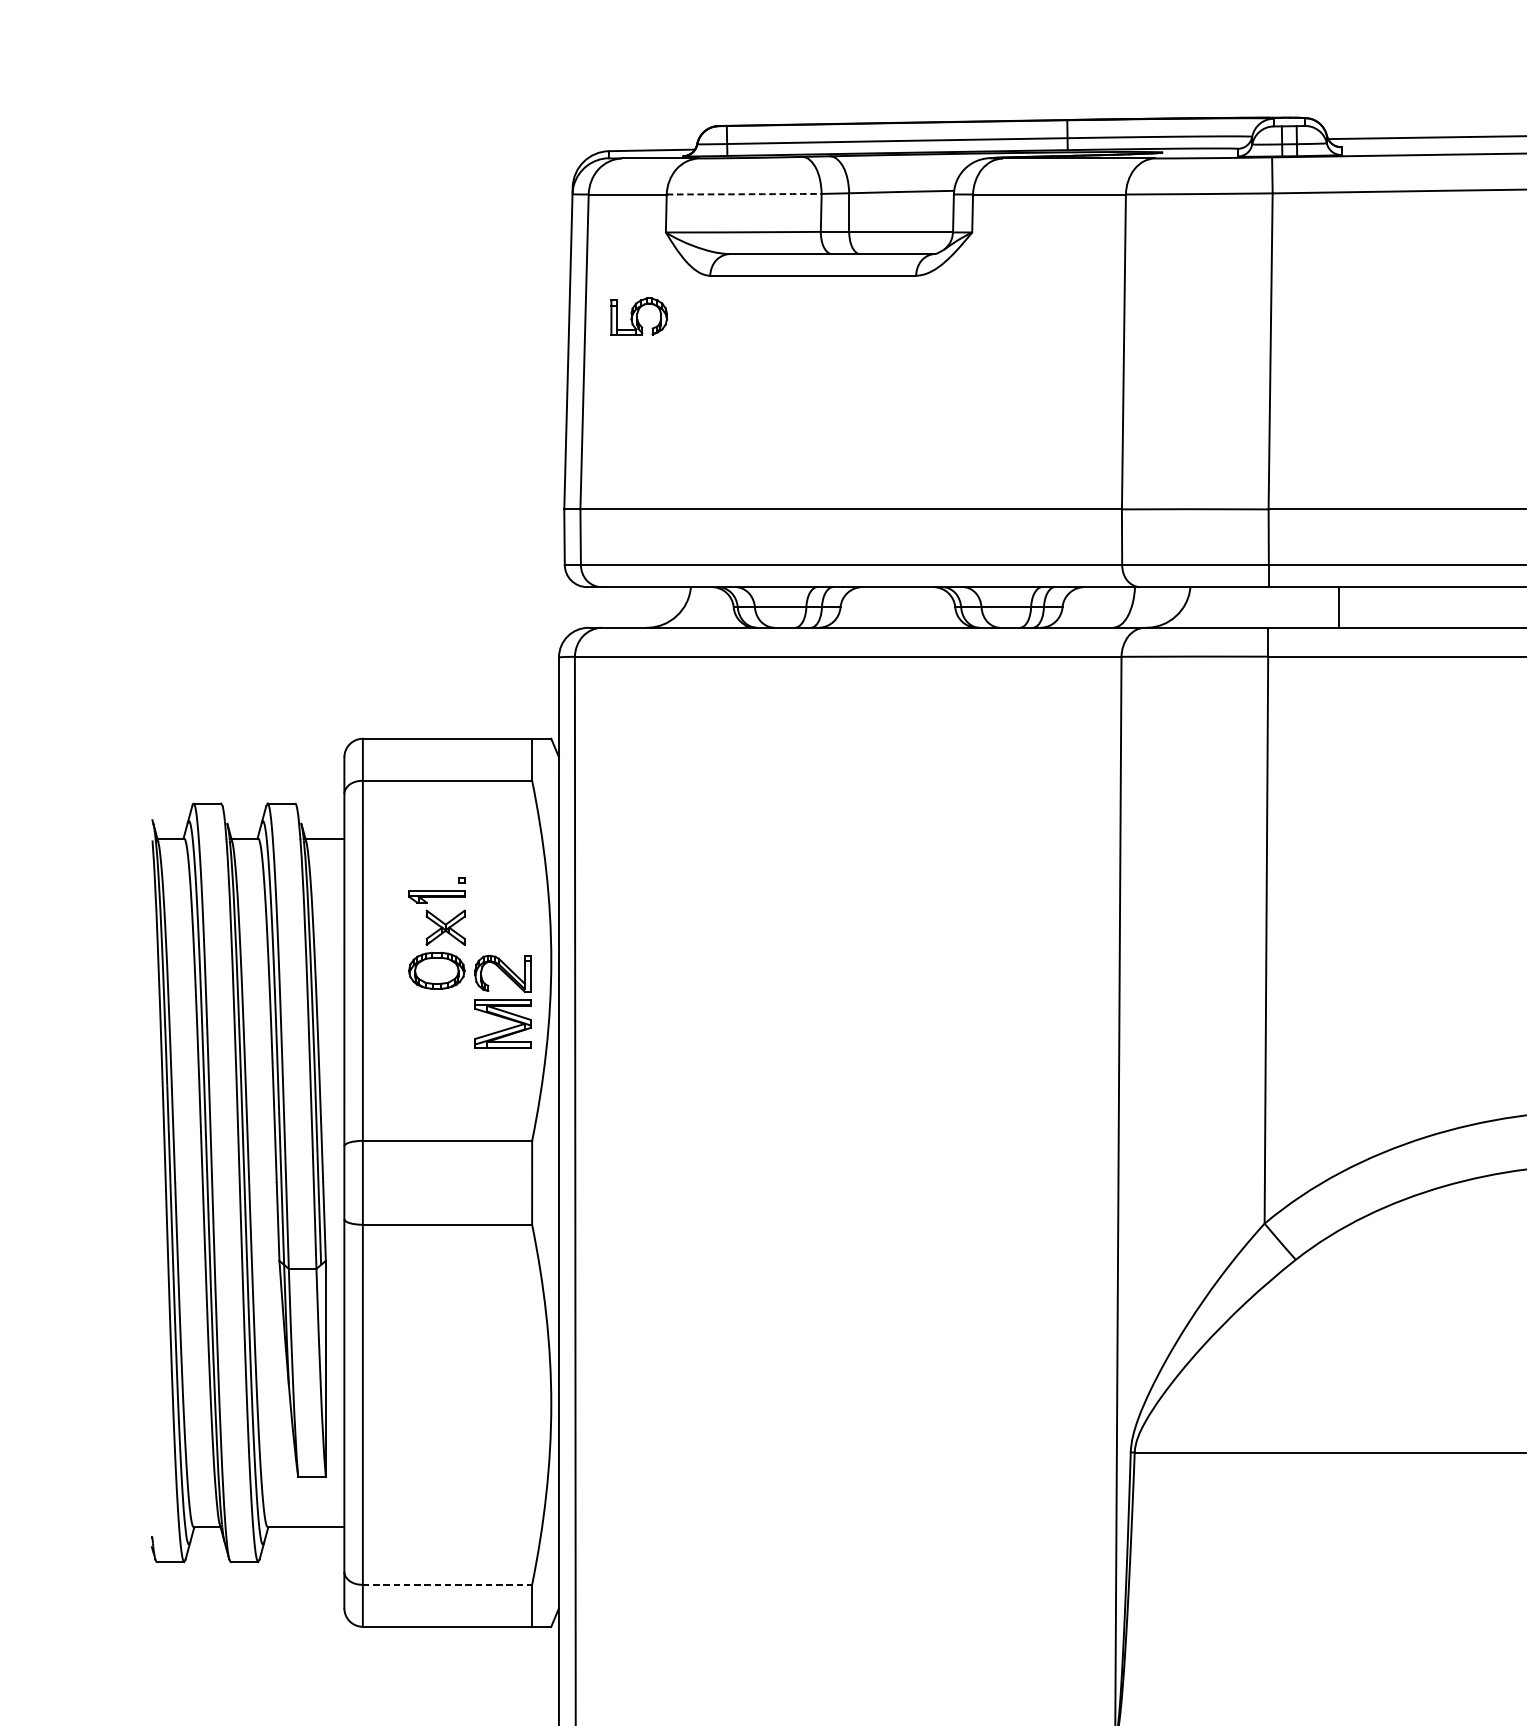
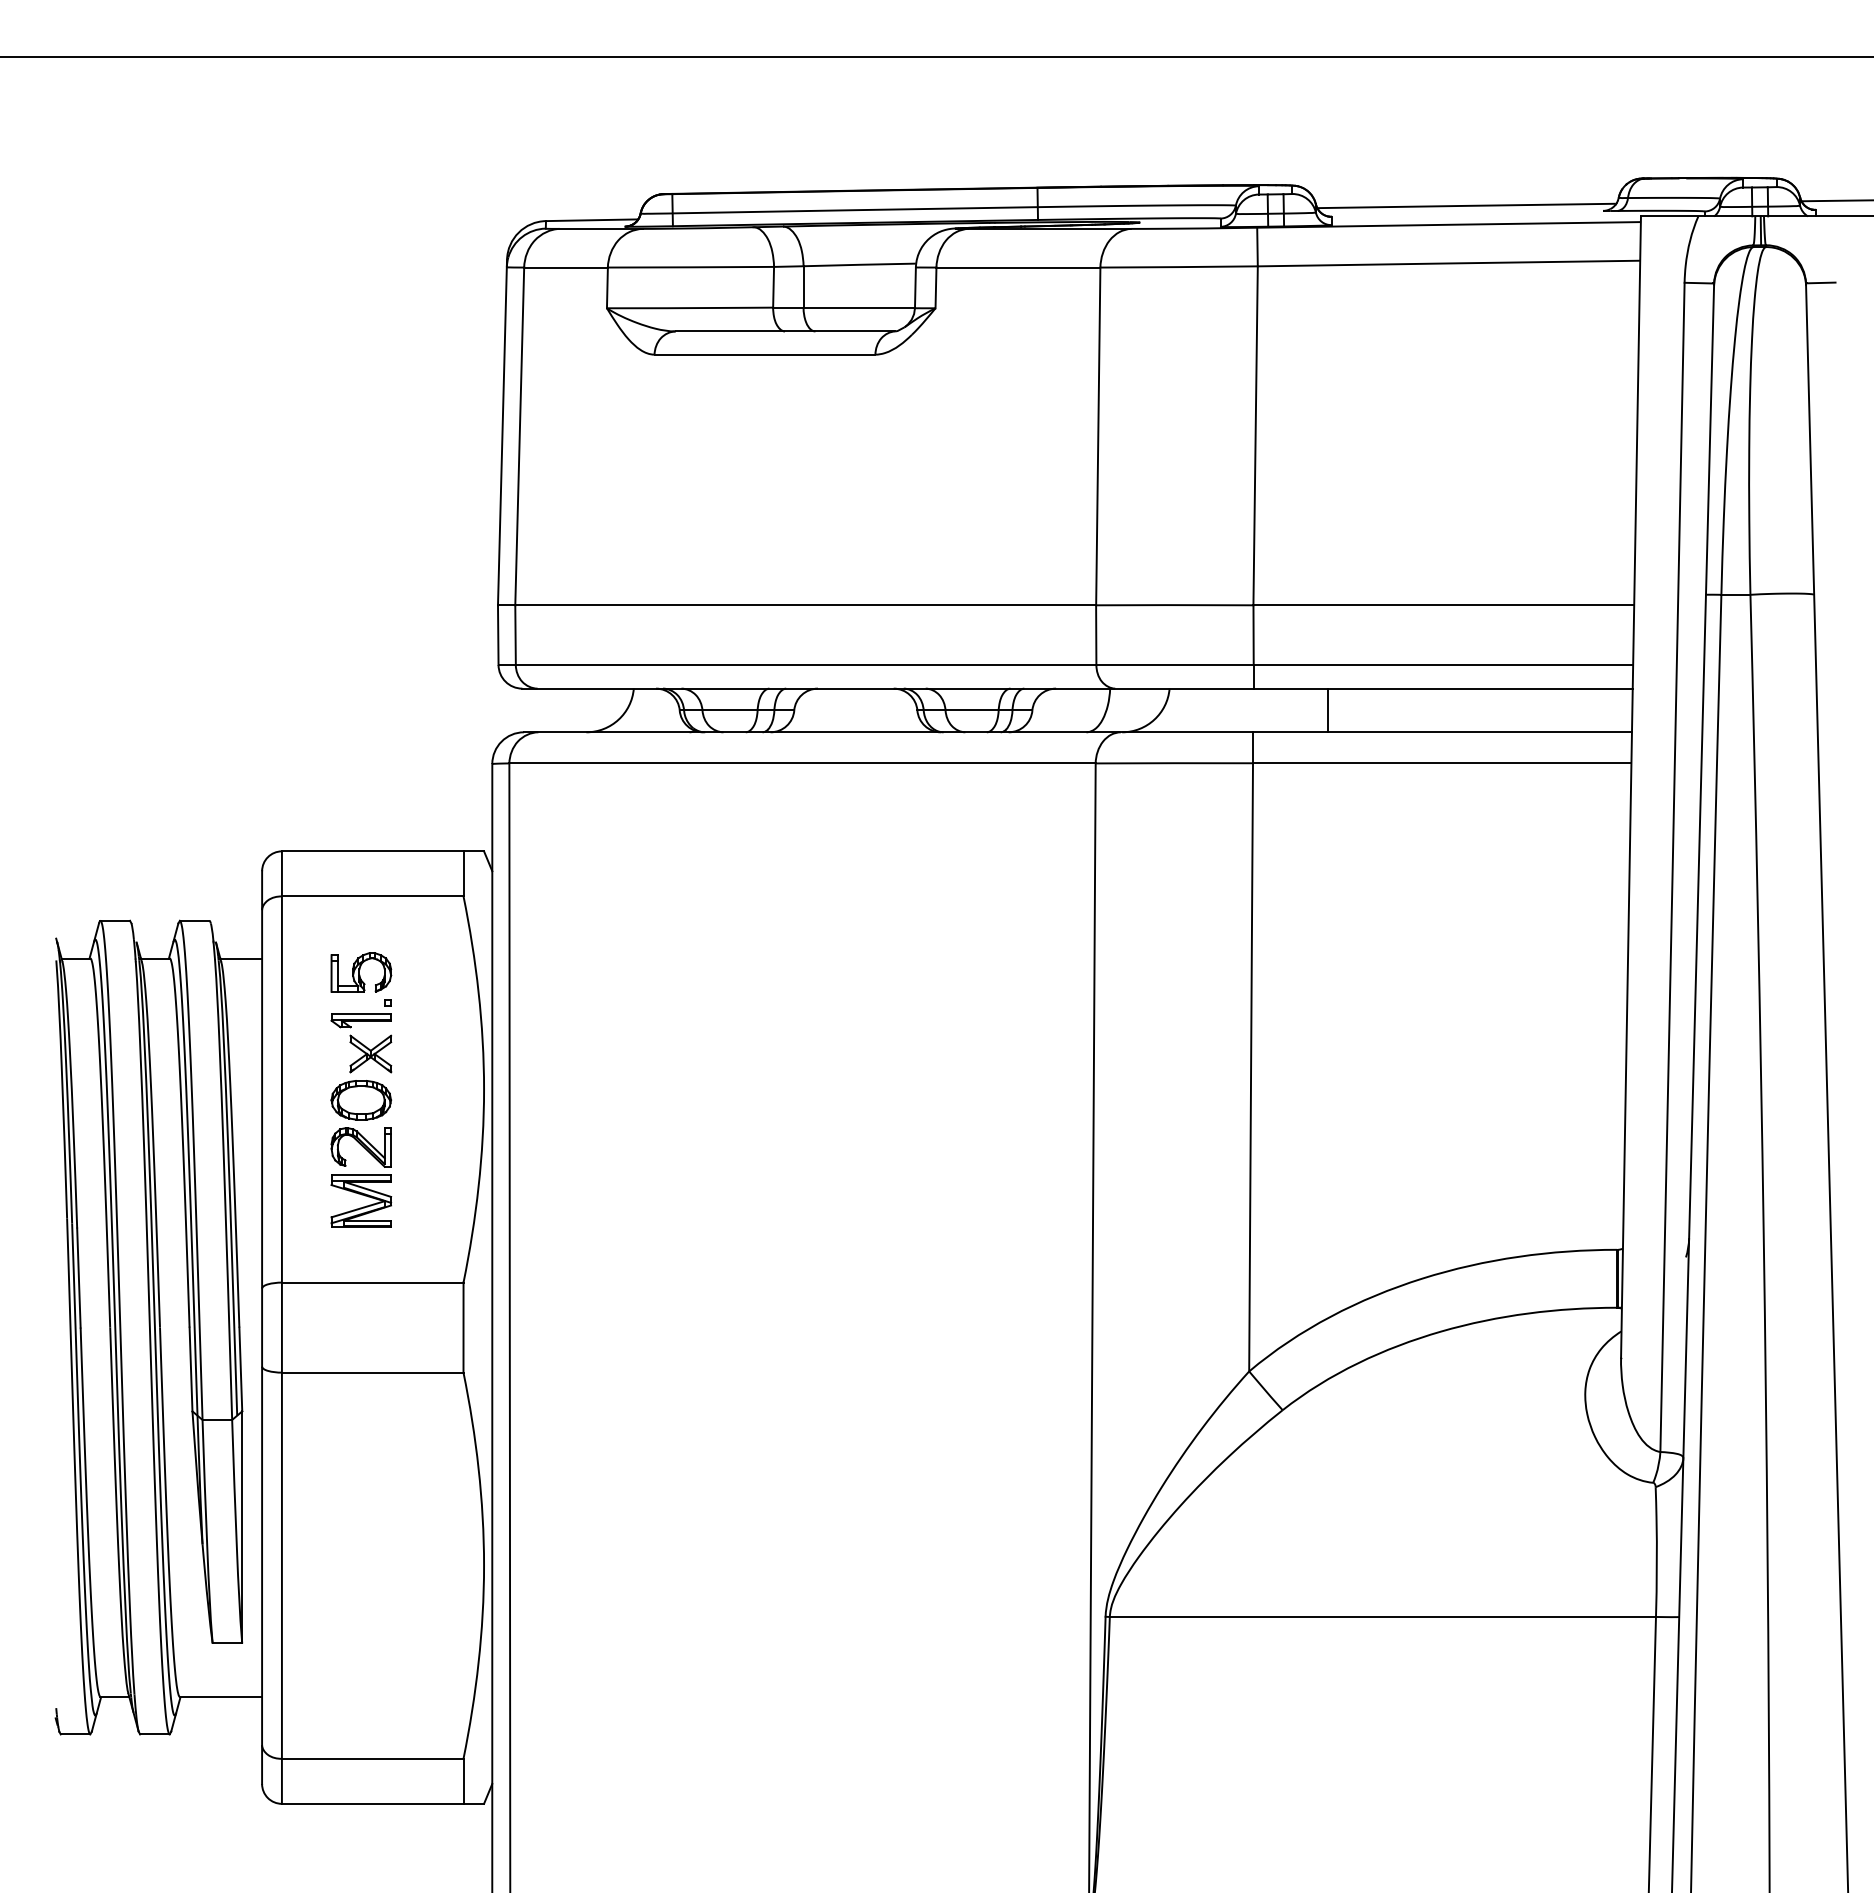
arc: (743, 194) -> (690, 267), dashed -> solid
part: (639, 316) -> (361, 972), moved
part: (503, 1001) -> (361, 1177), moved
line: (447, 1584) -> (372, 1758), dashed -> solid

